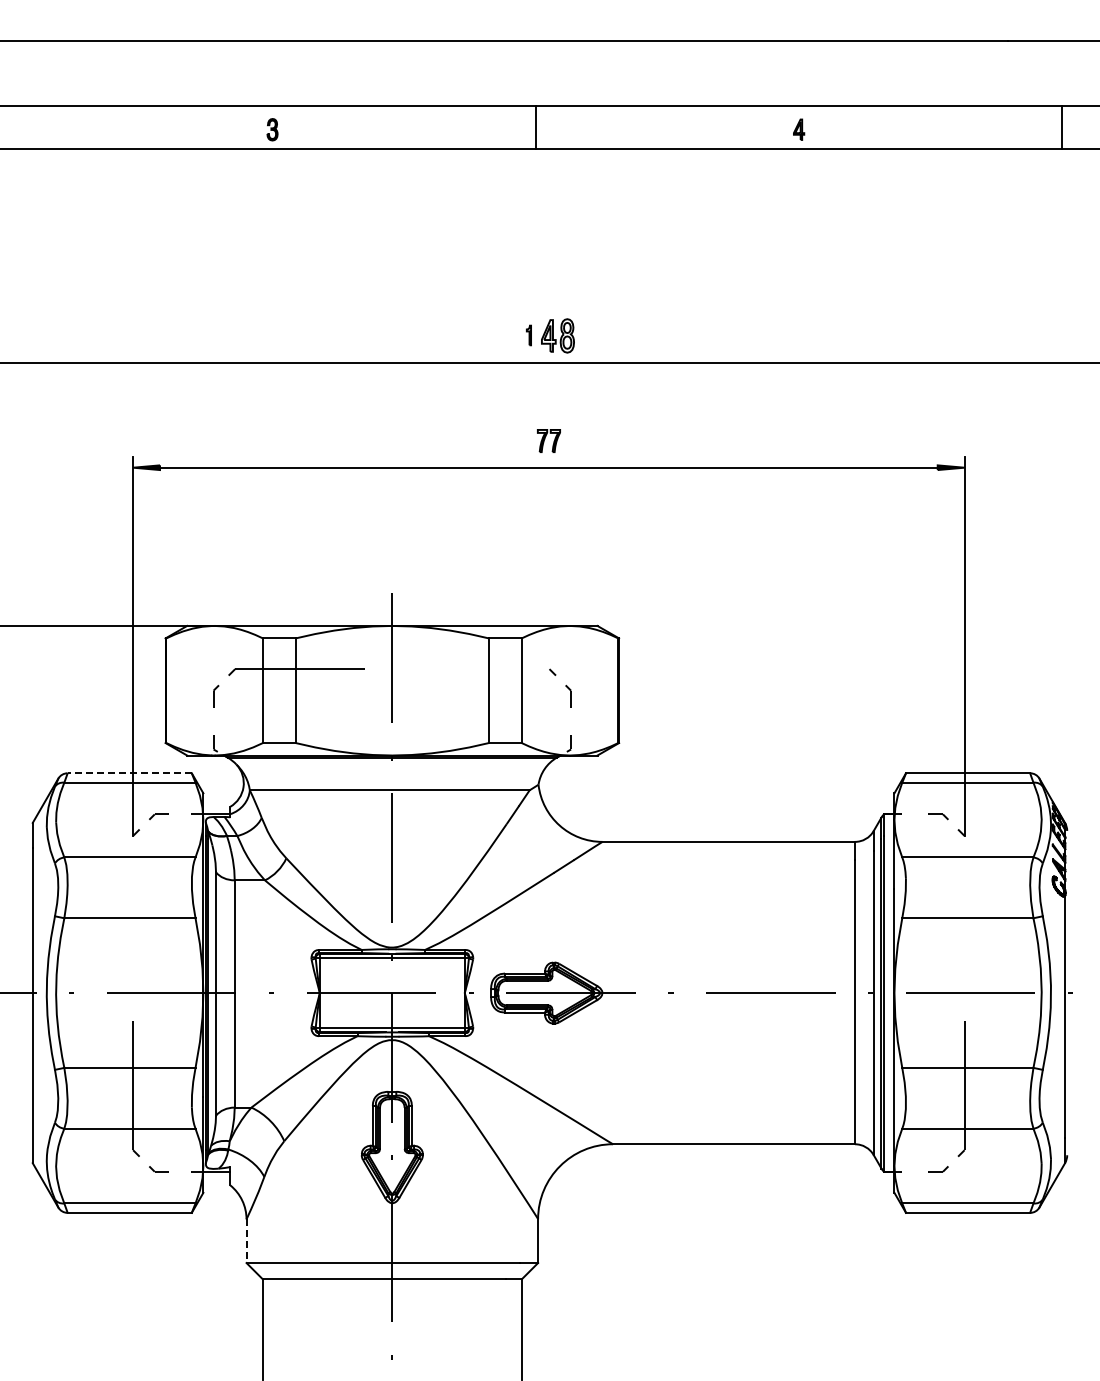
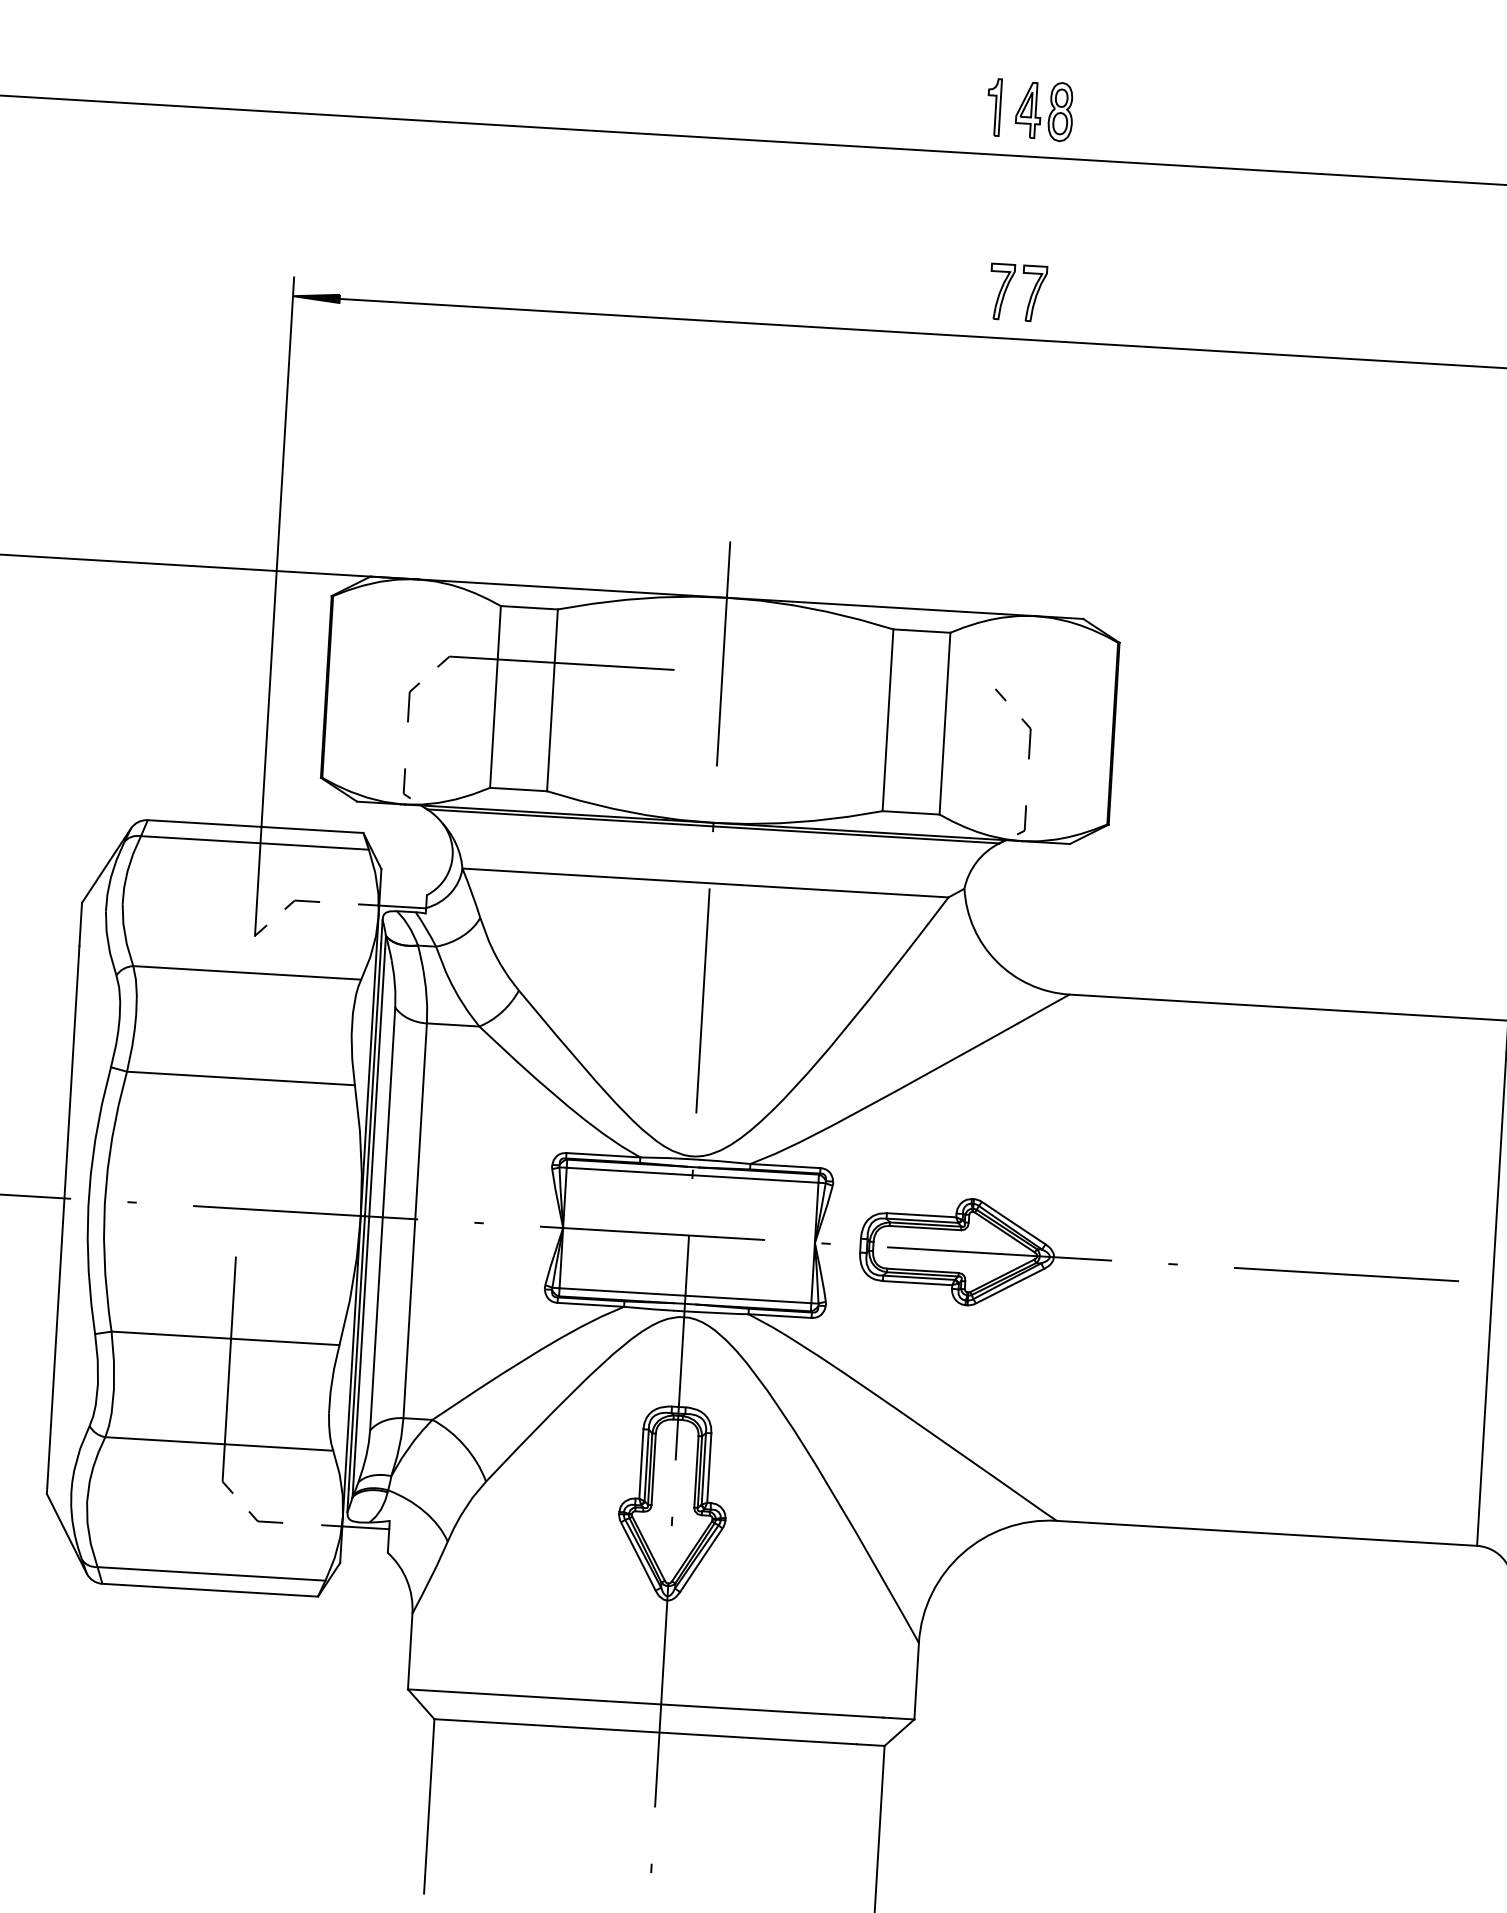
part: (528, 335) -> (993, 107), size x1.67
part: (548, 440) -> (1017, 291), size x1.43
line: (129, 773) -> (255, 826), dashed -> solid
line: (246, 1241) -> (410, 1651), dashed -> solid

